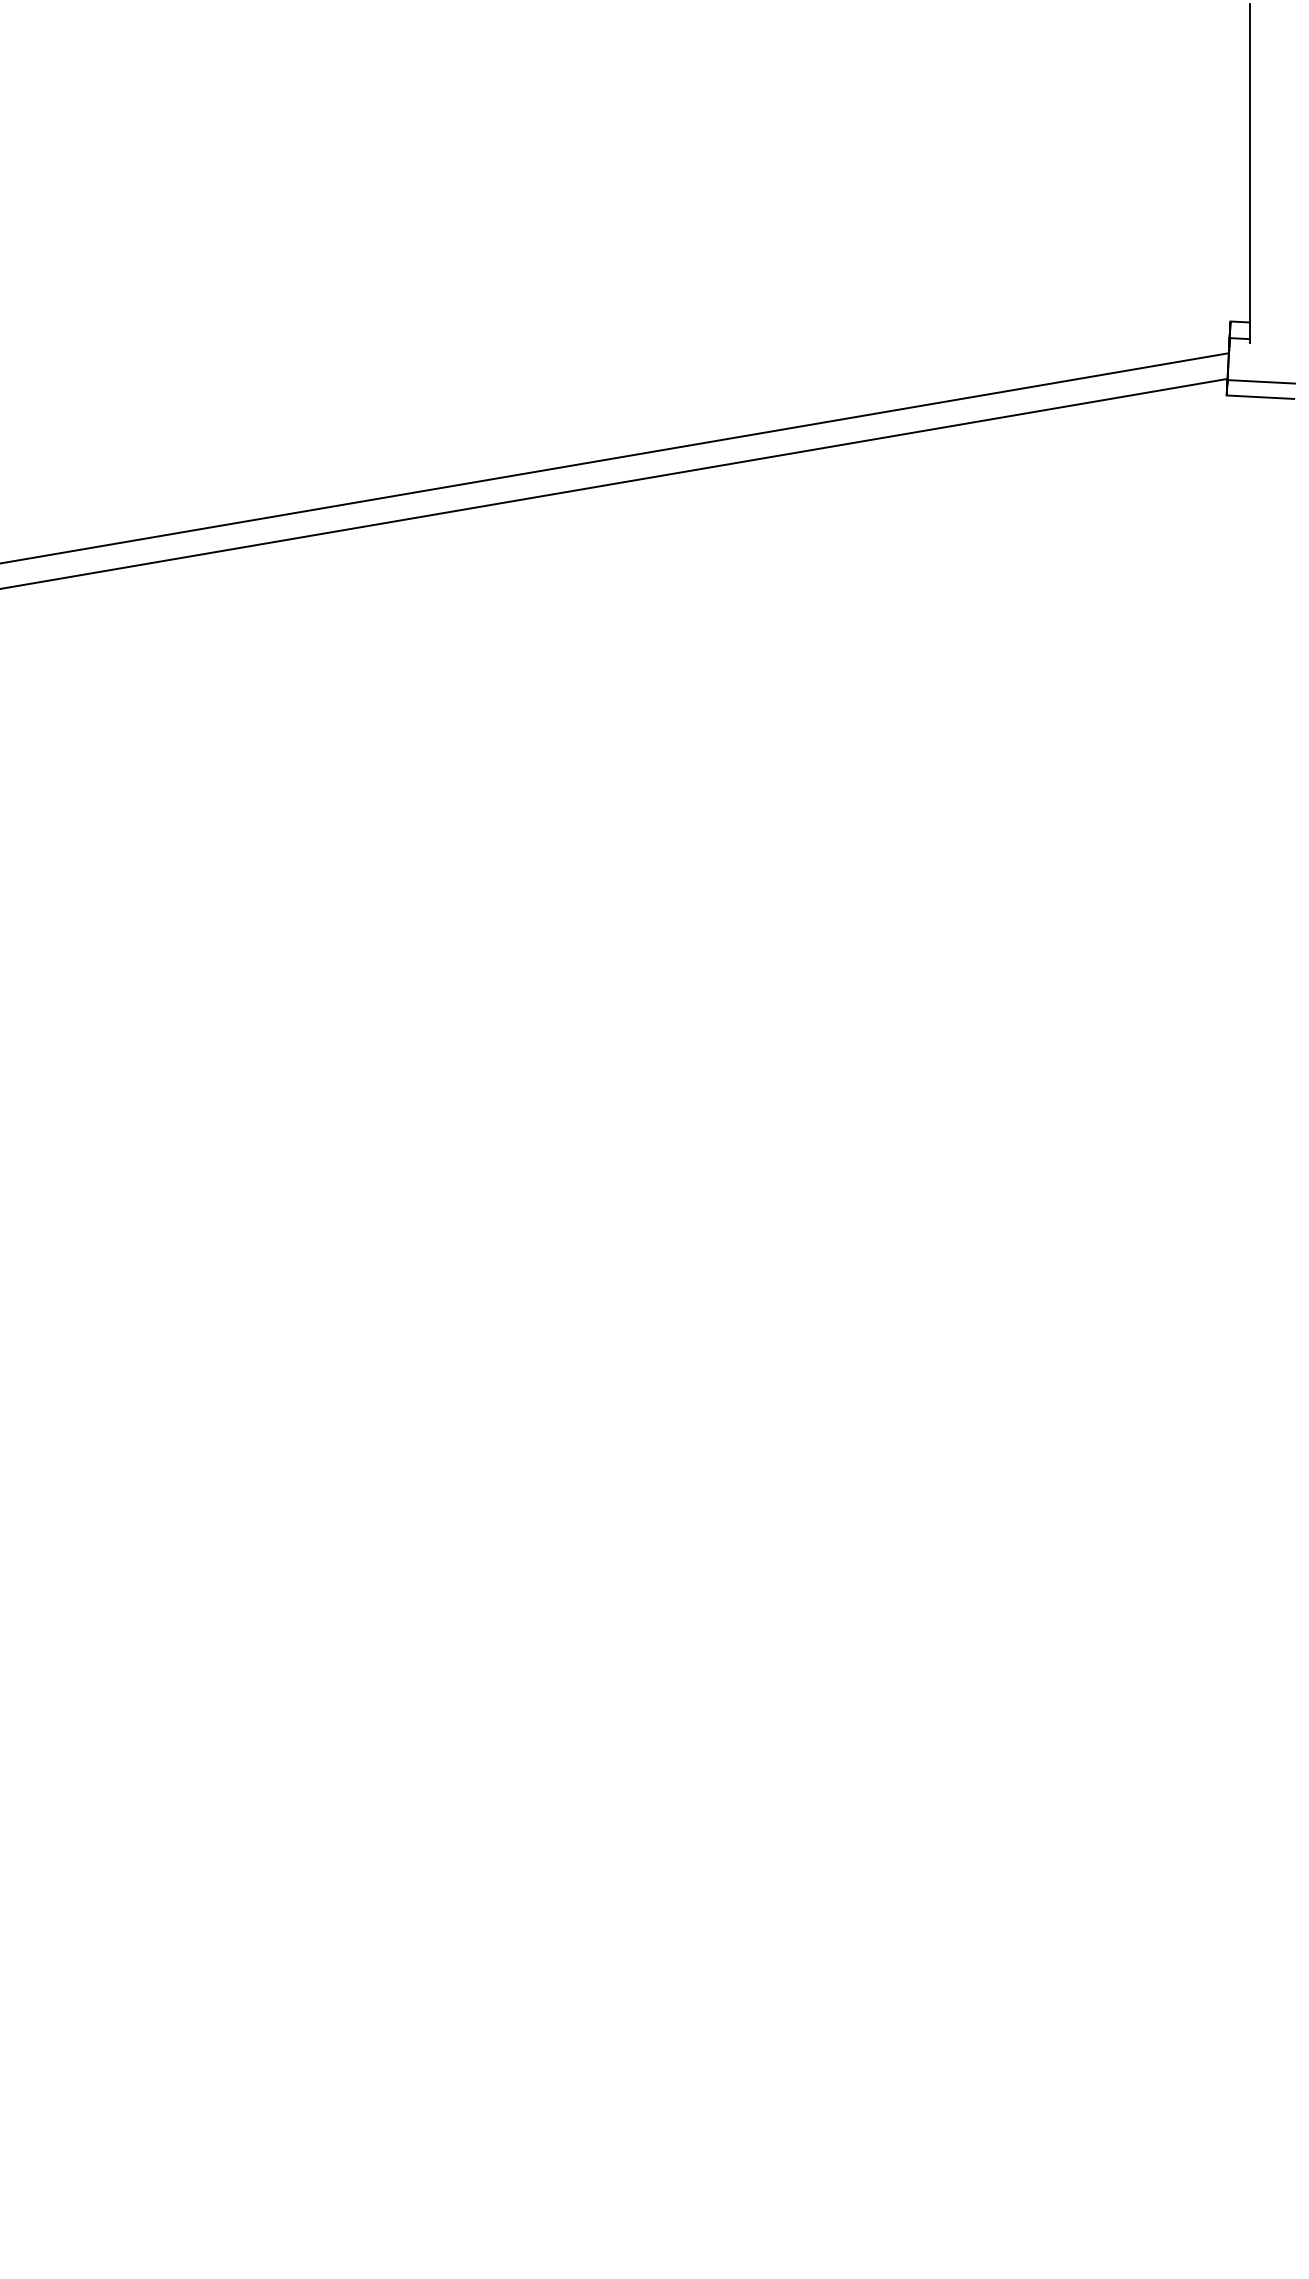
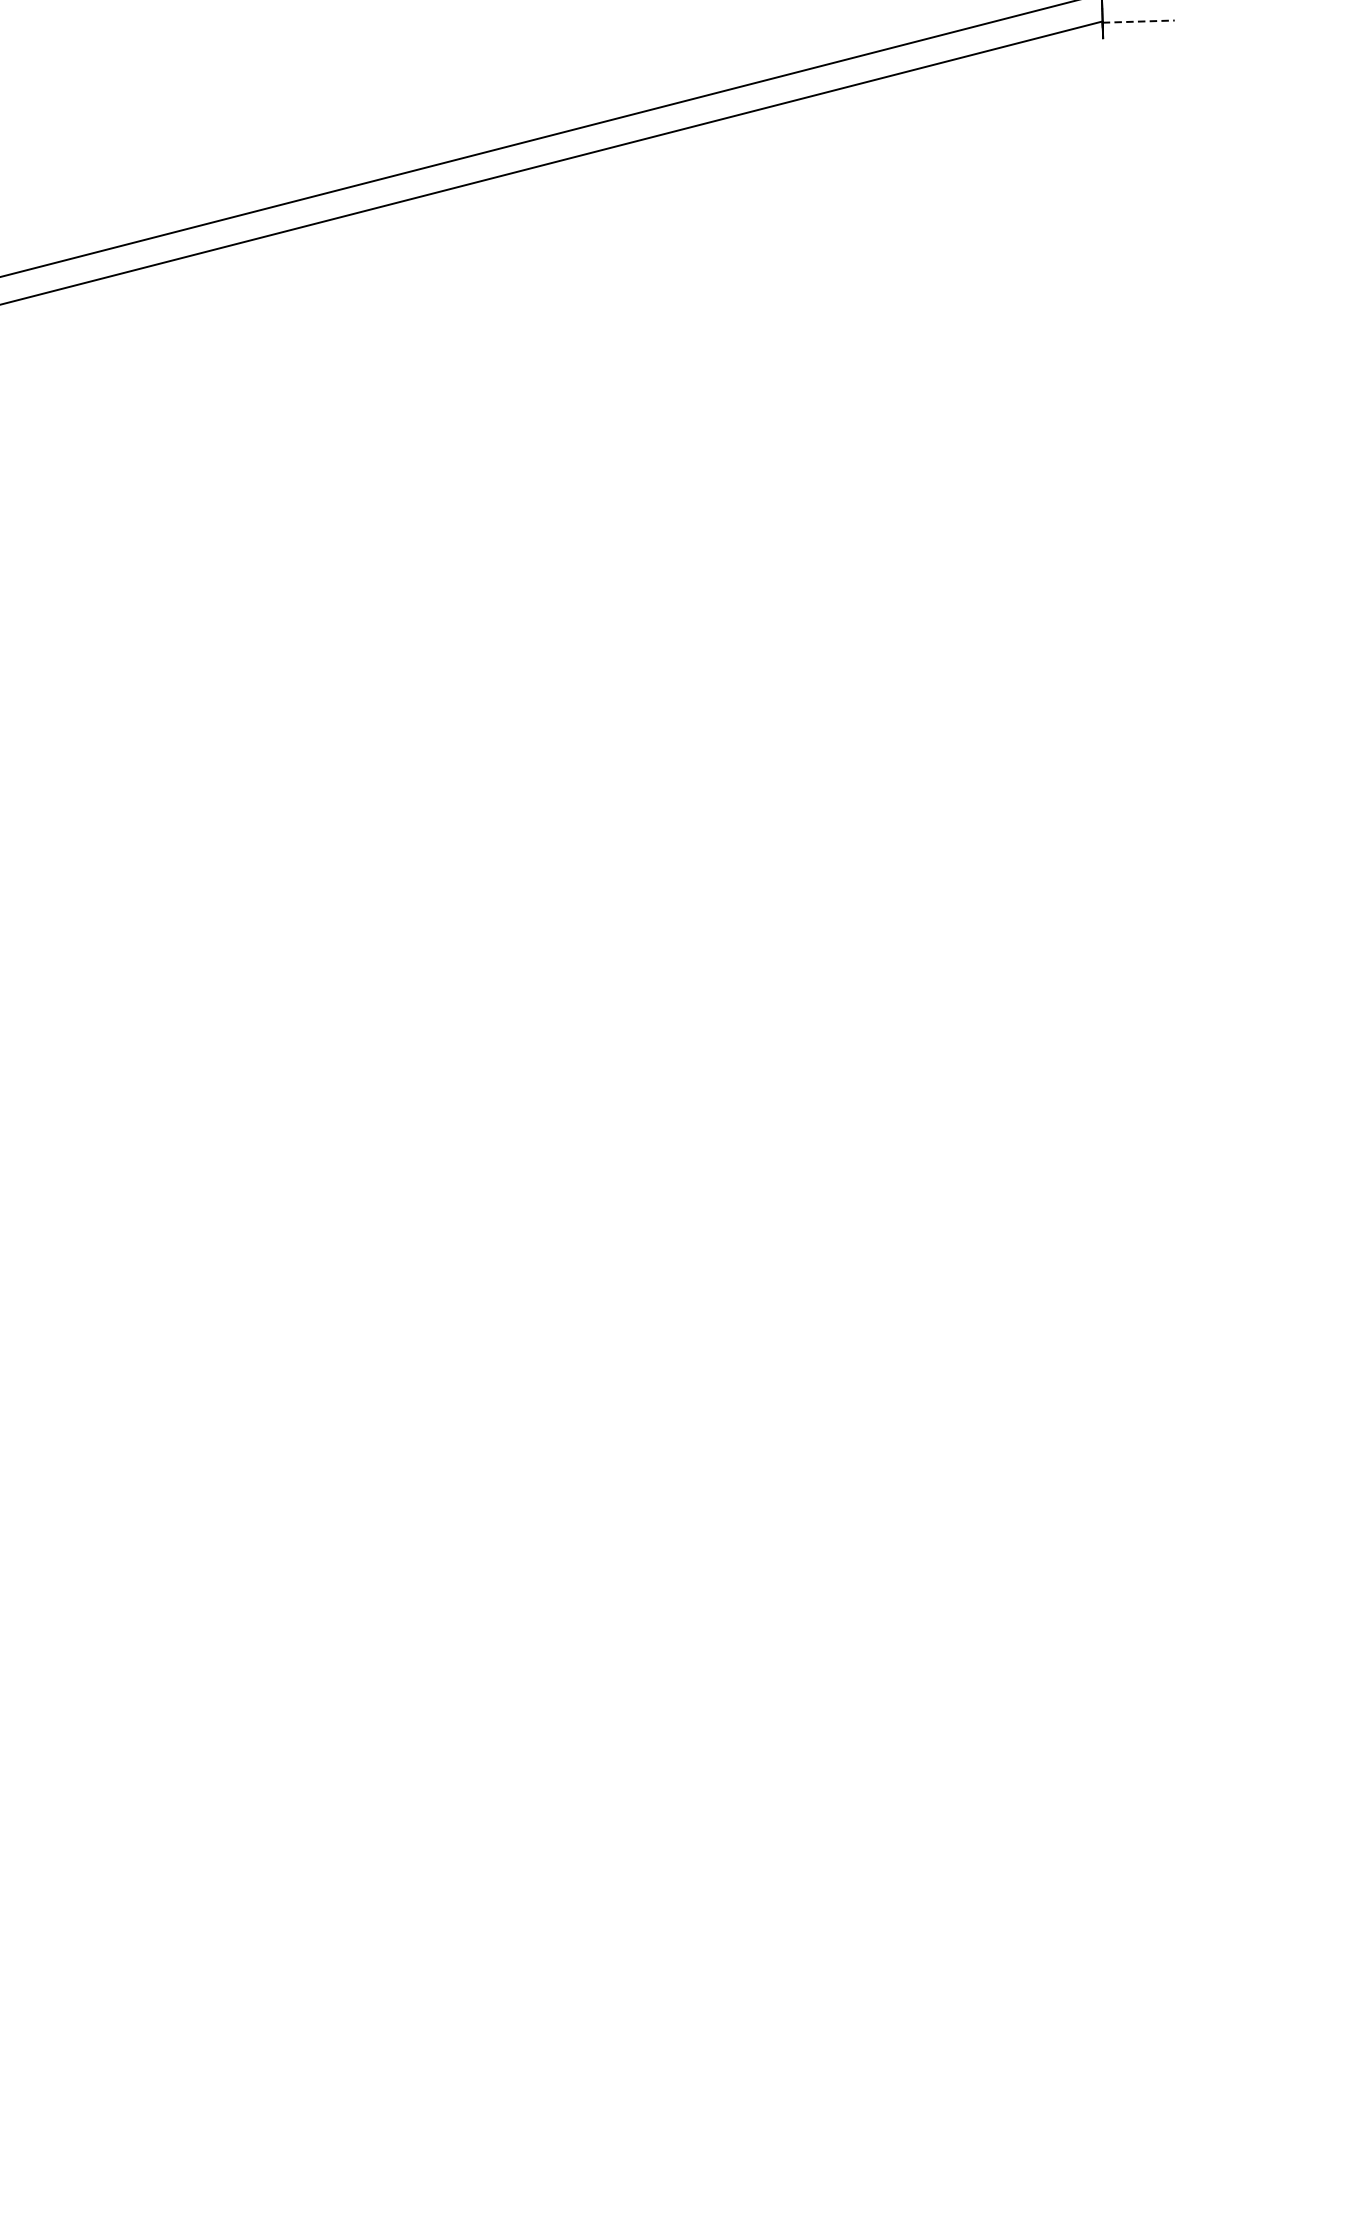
line: (1261, 381) -> (1138, 21), solid -> dashed
line: (1260, 396) -> (1139, 37), removed

